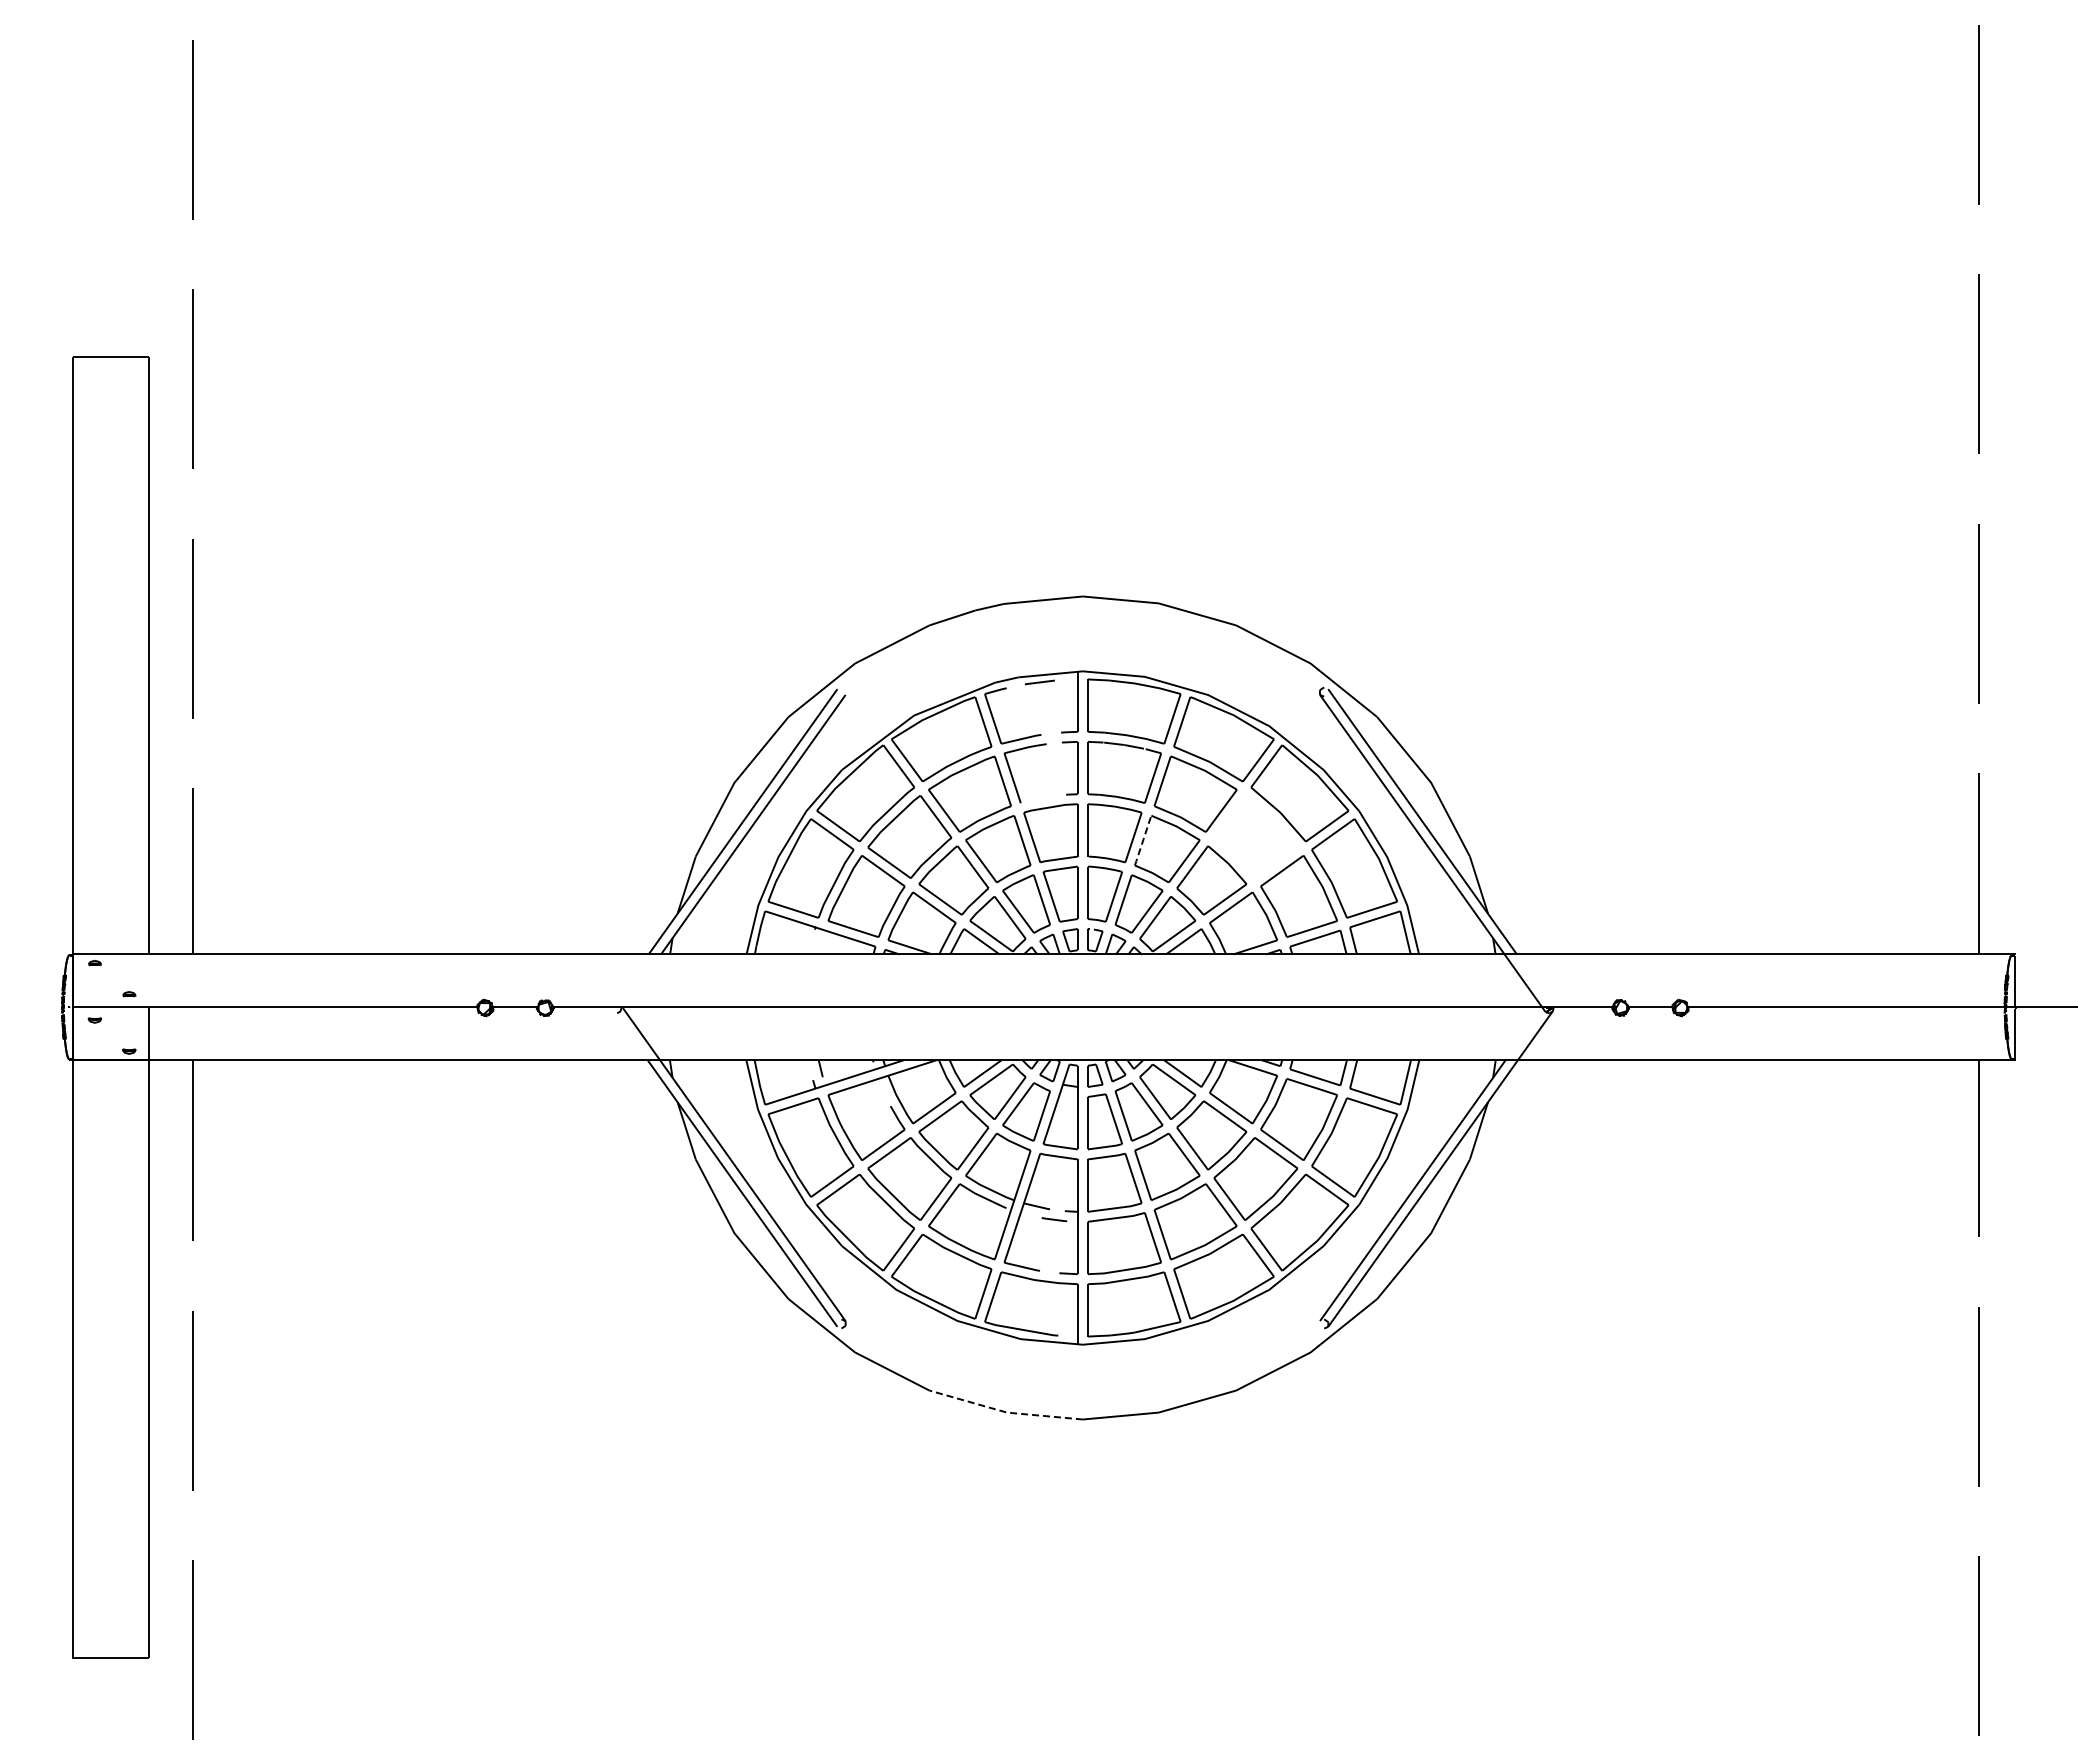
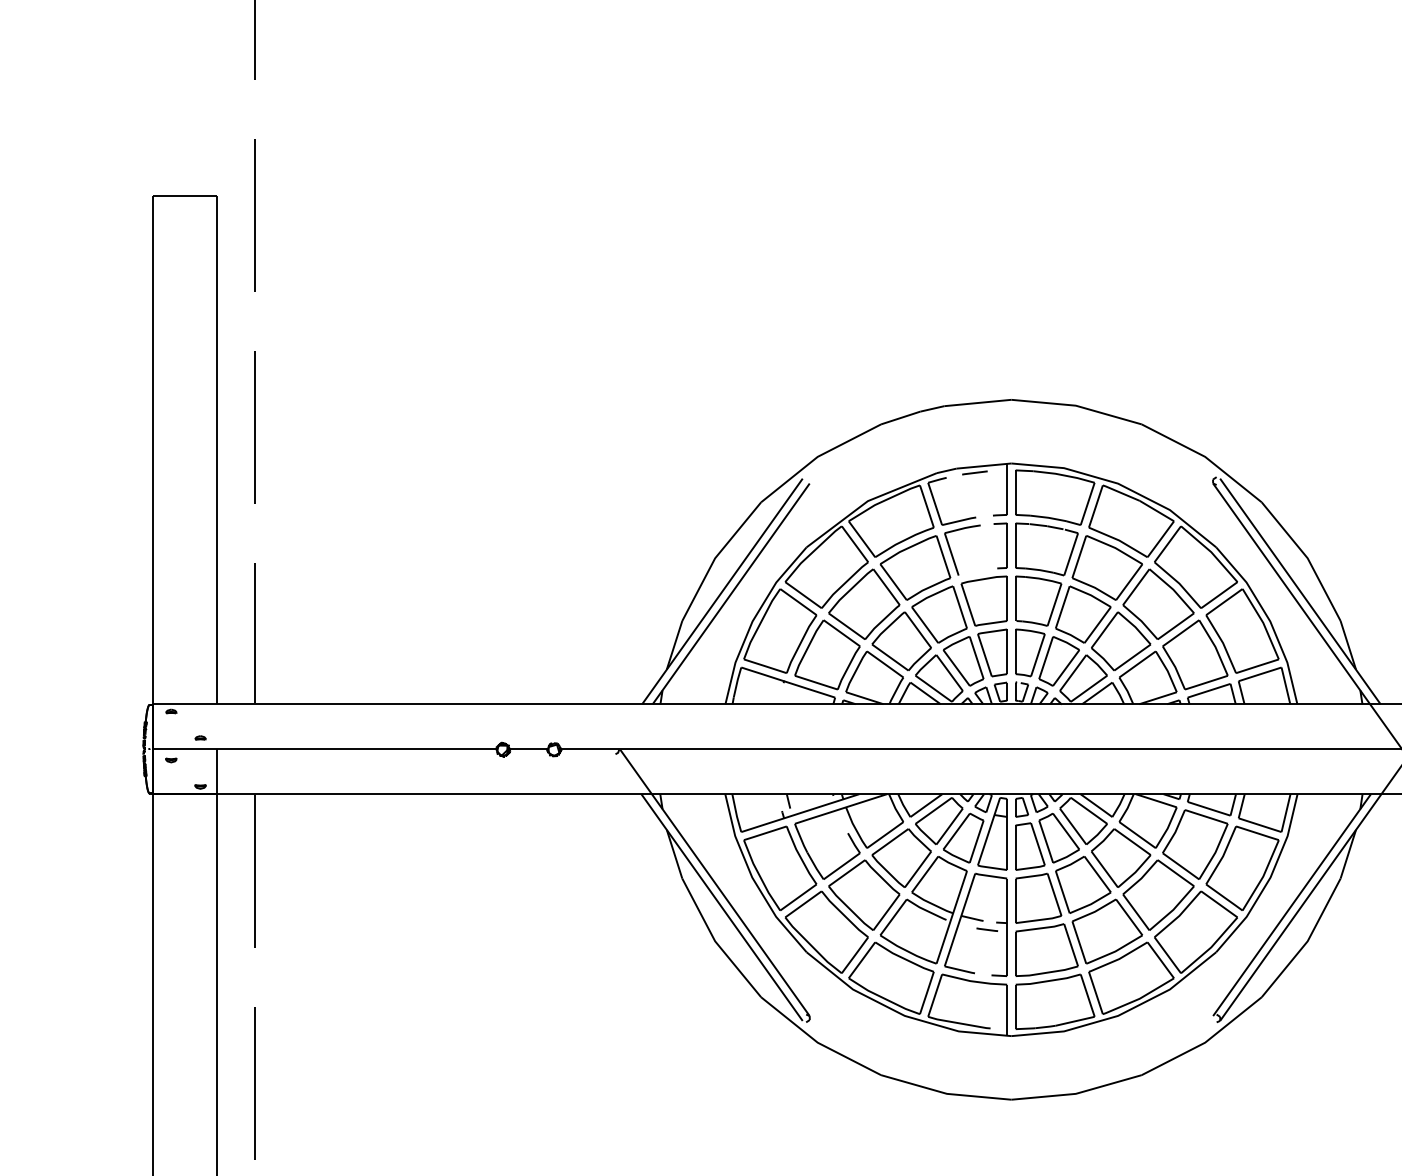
part: (1255, 836) -> (1158, 603), added
line: (1142, 841) -> (1062, 608), dashed -> solid
line: (1005, 1412) -> (945, 1093), dashed -> solid

